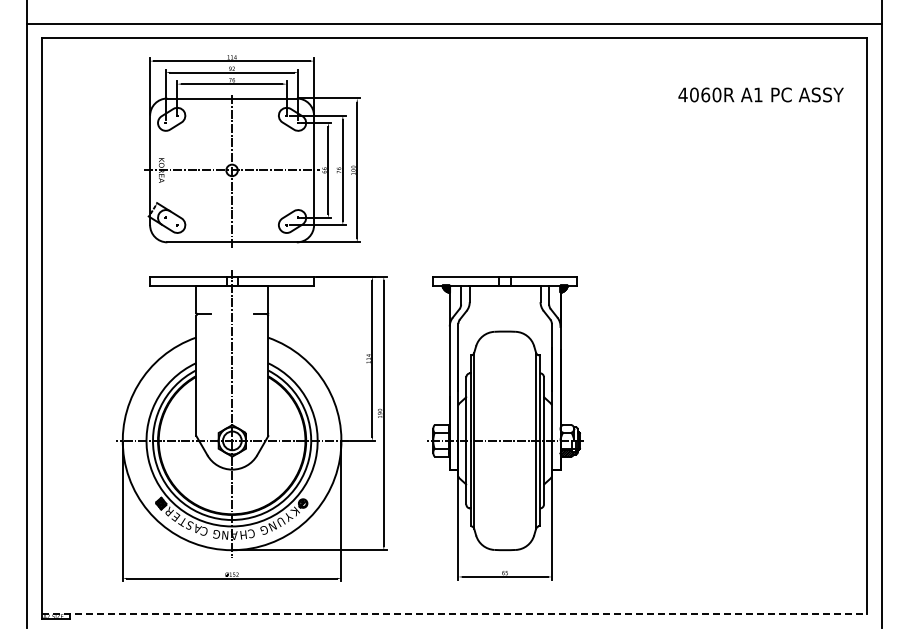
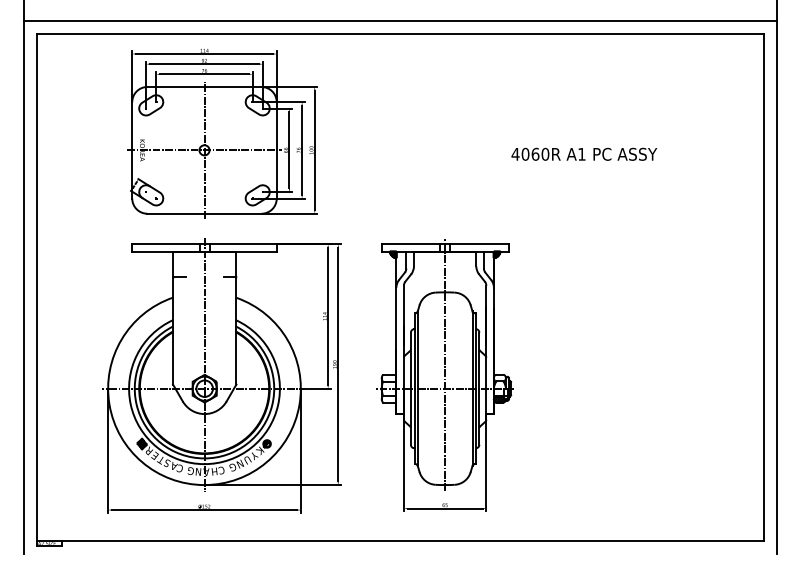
text: (760, 94) -> (583, 153), moved
line: (505, 413) -> (445, 364), added
line: (454, 613) -> (400, 540), dashed -> solid

